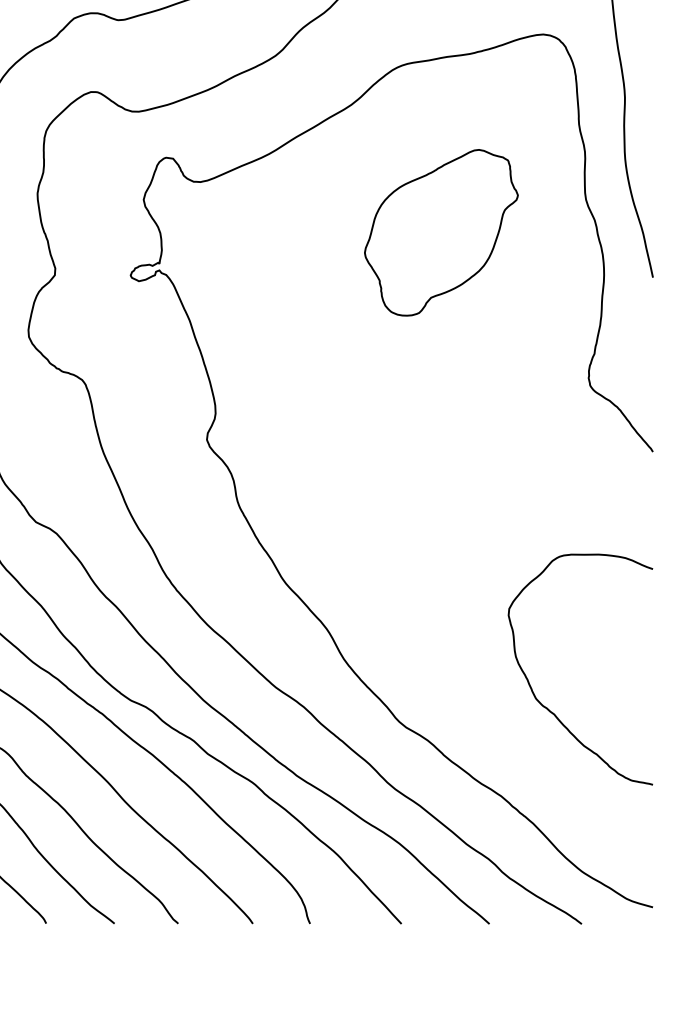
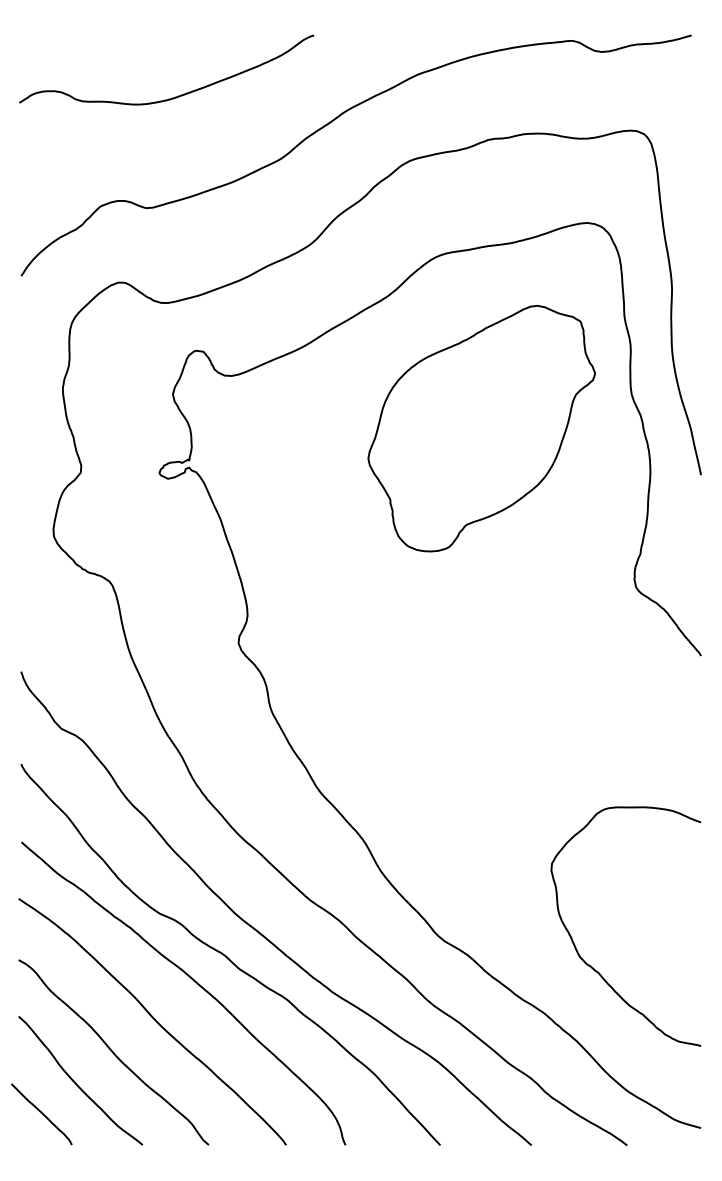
part: (441, 232) -> (481, 428), size x1.43
curve: (547, 707) -> (591, 965), moved

